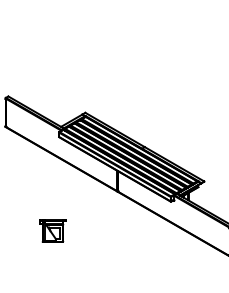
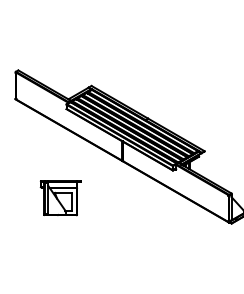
part: (52, 231) -> (60, 198), size x1.67

